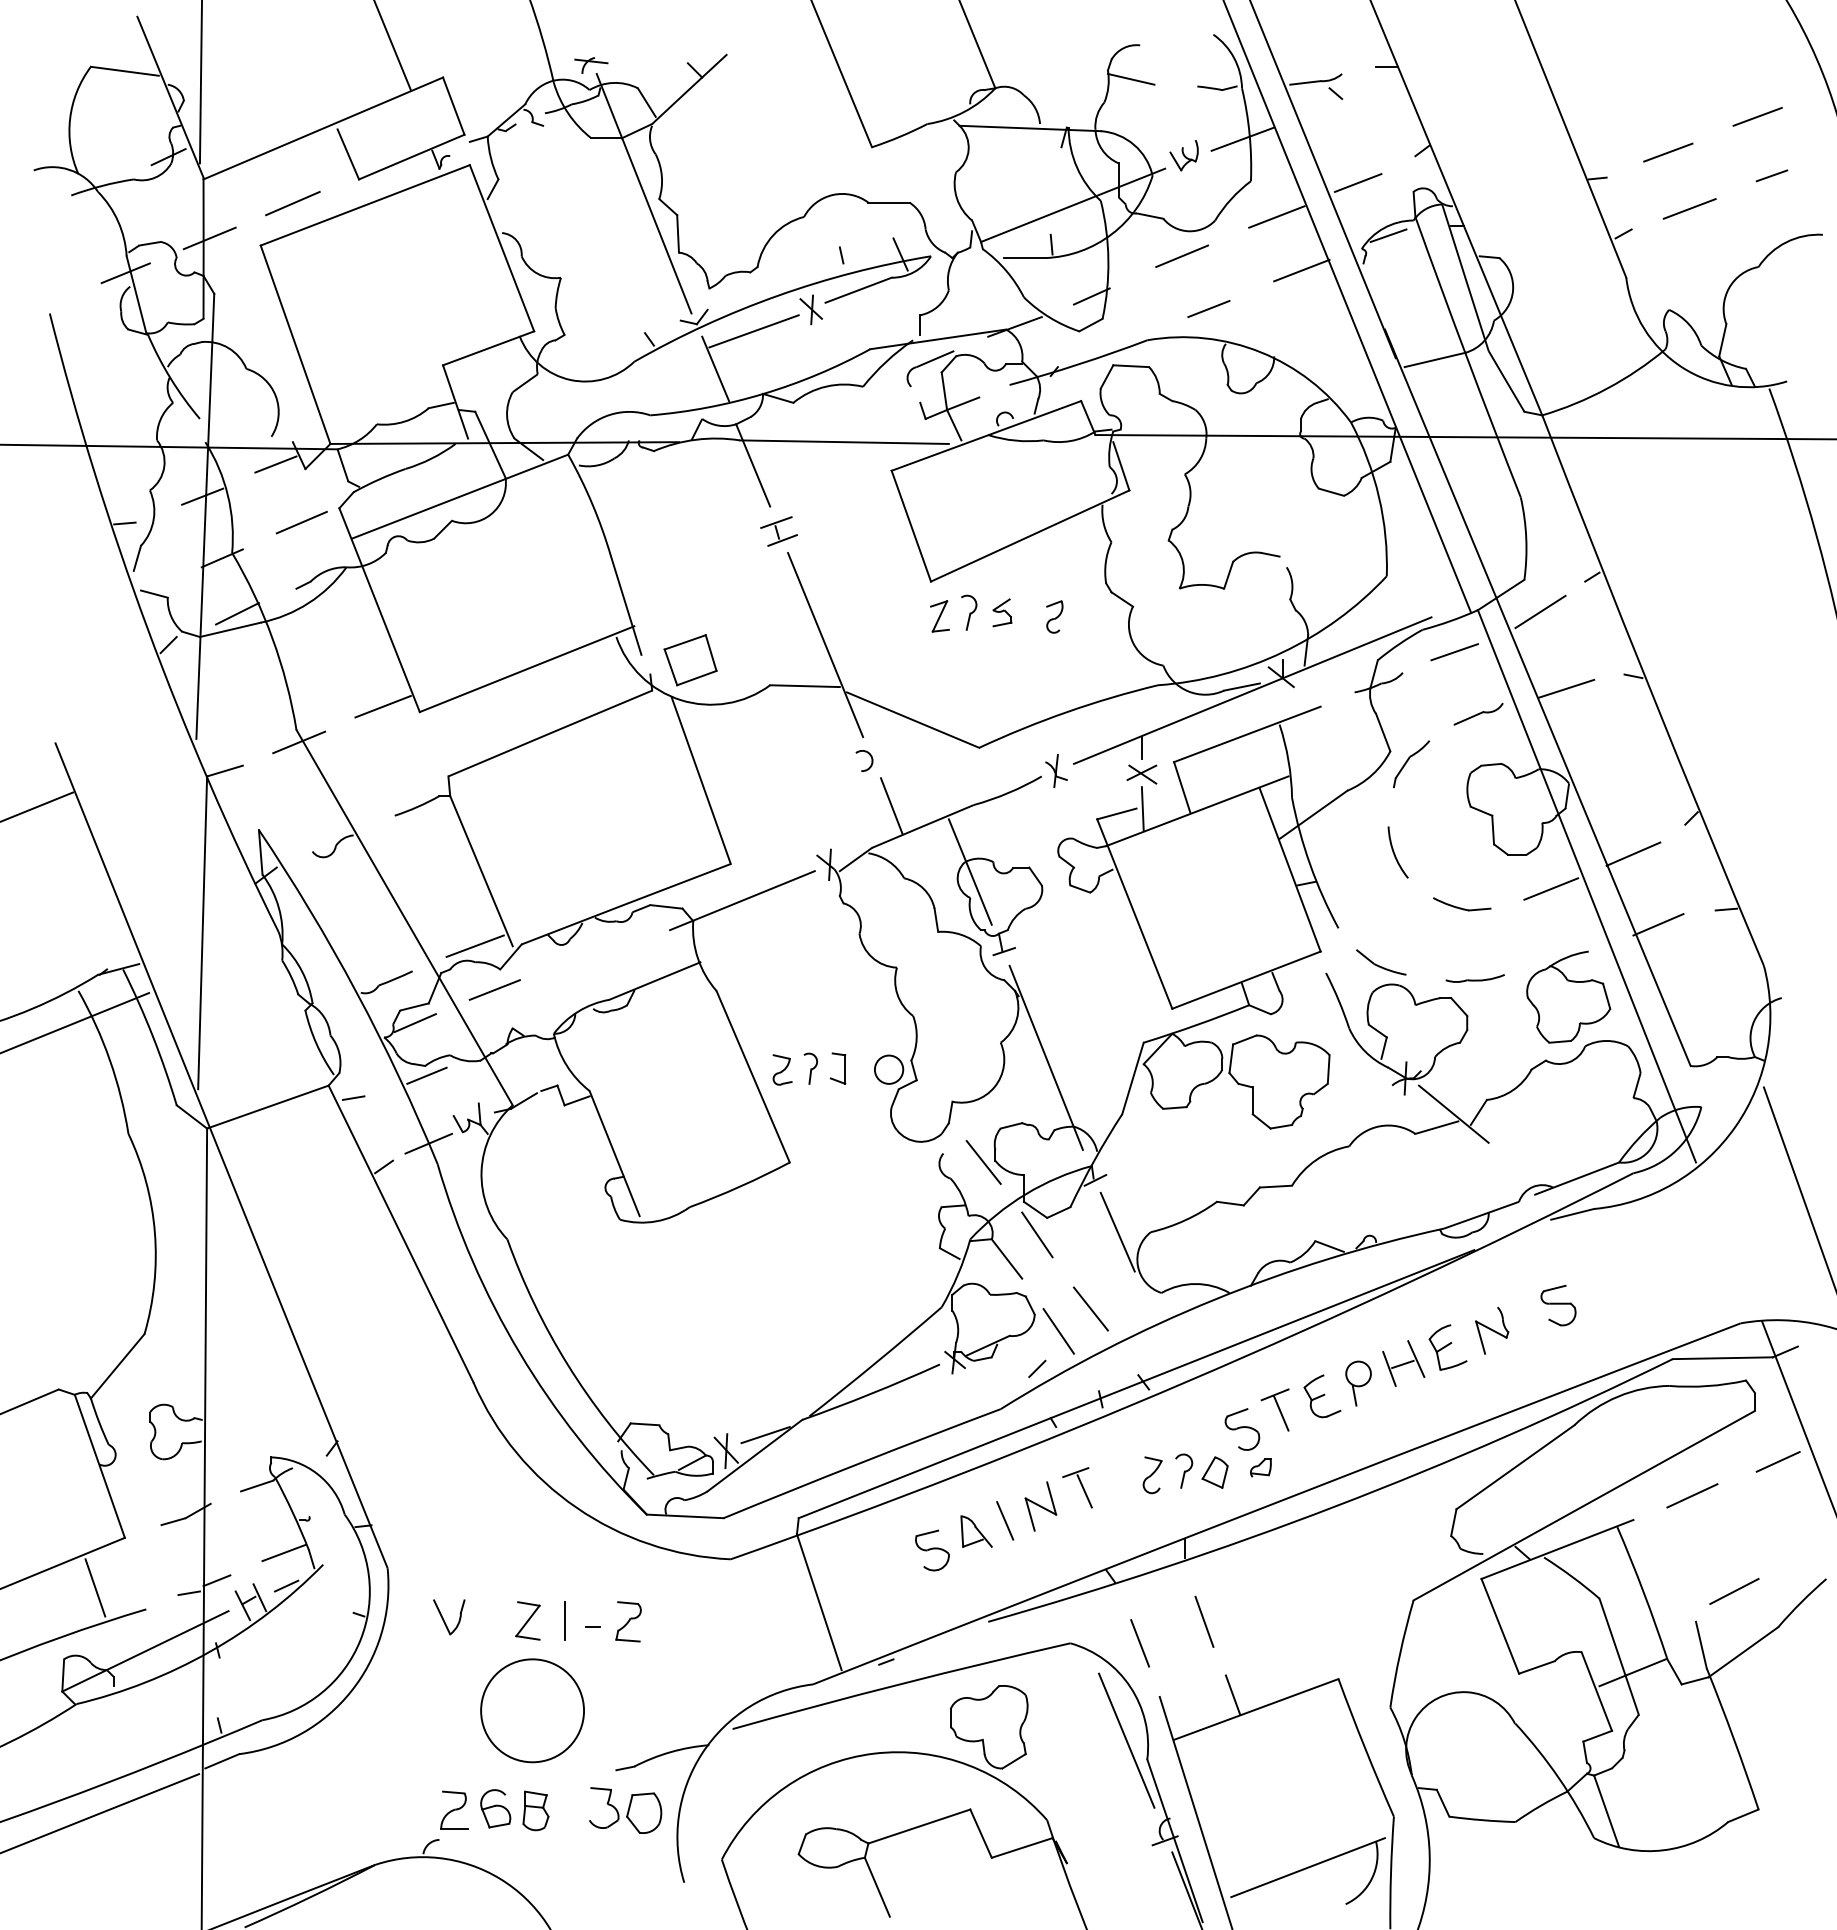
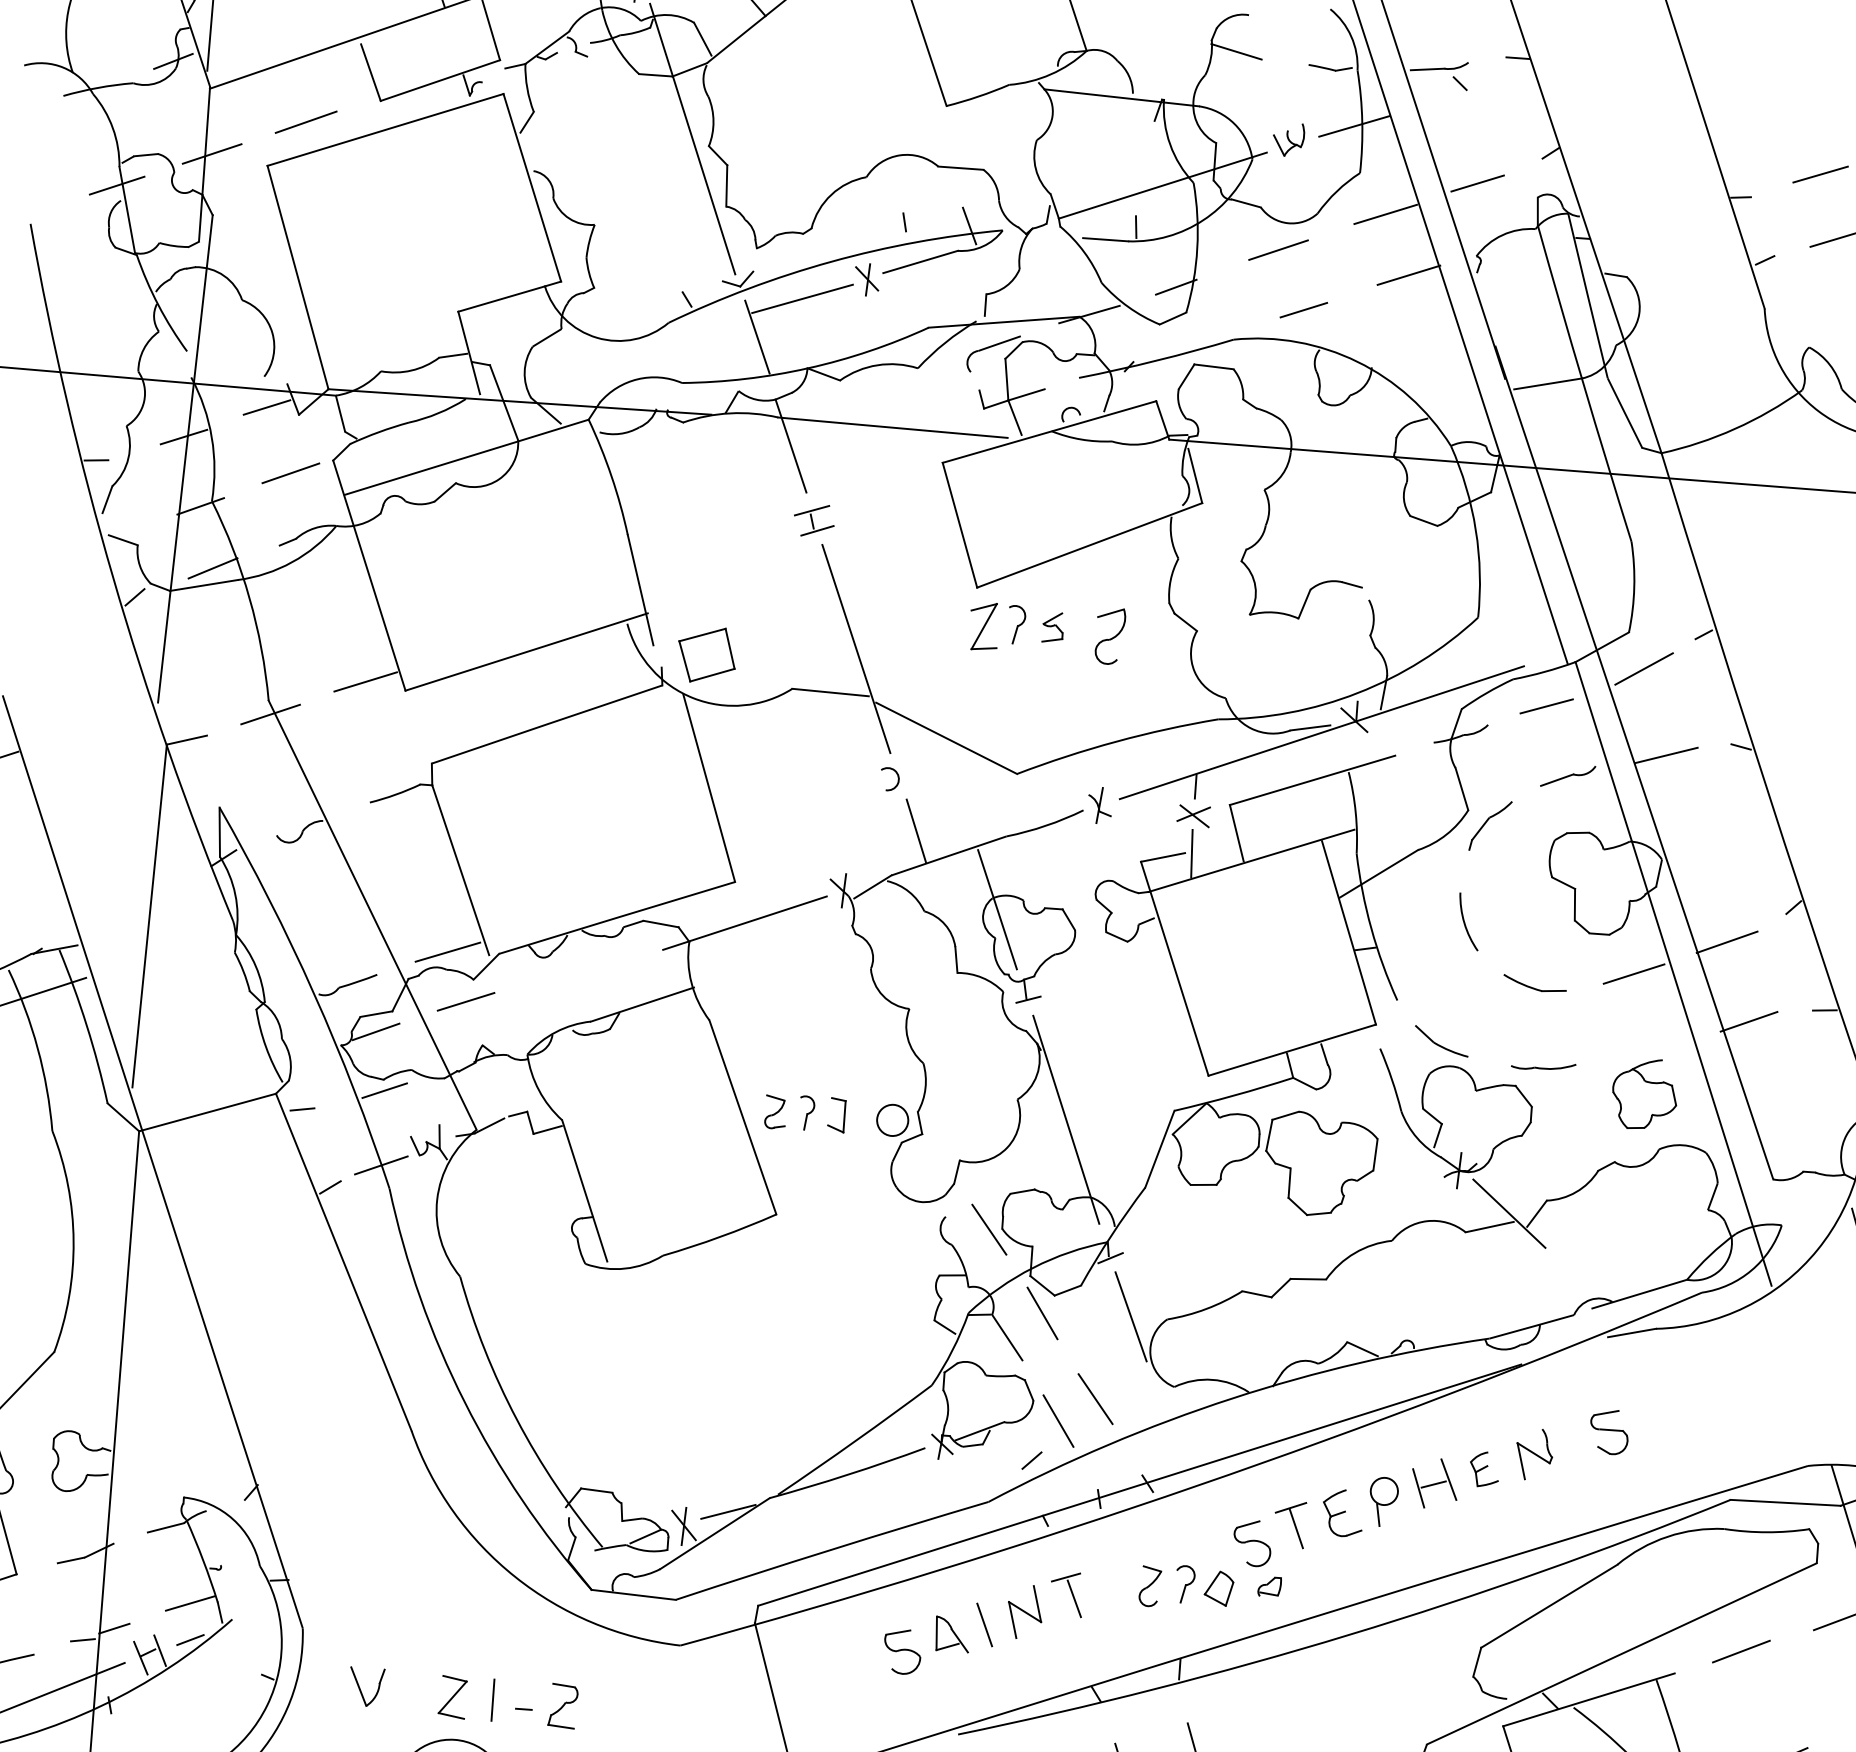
line: (1388, 235) -> (1506, 243), removed
part: (939, 616) -> (983, 626), size x1.4
part: (1054, 616) -> (1110, 635), size x1.6
part: (1568, 996) -> (1644, 1093), size x0.7
part: (1447, 1347) -> (1484, 1469), size x0.7

